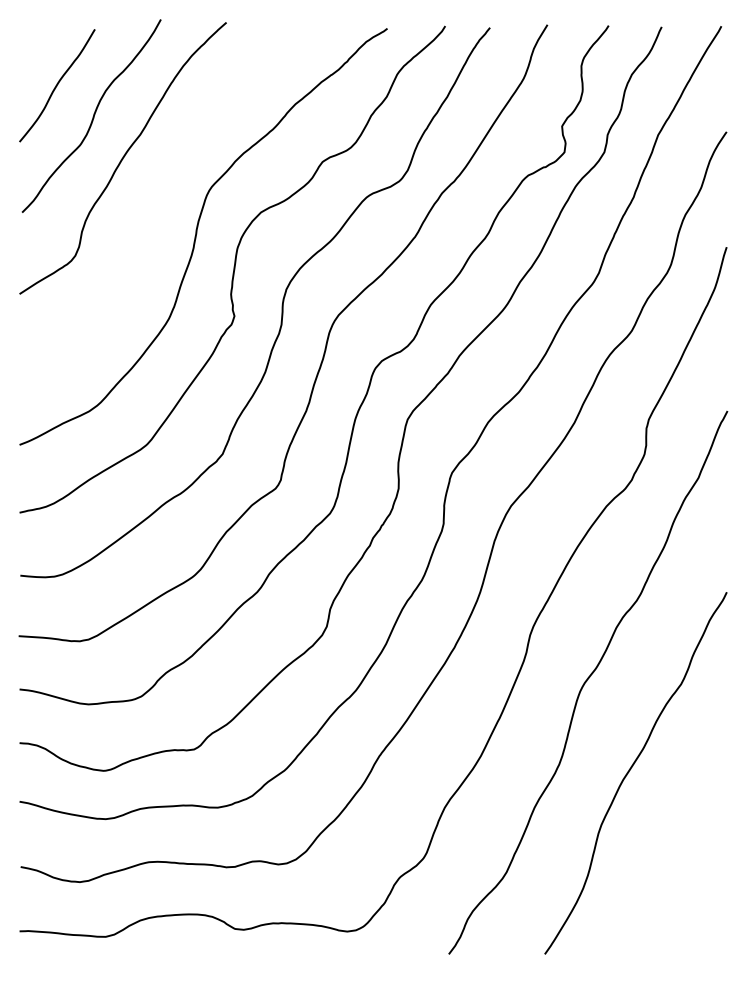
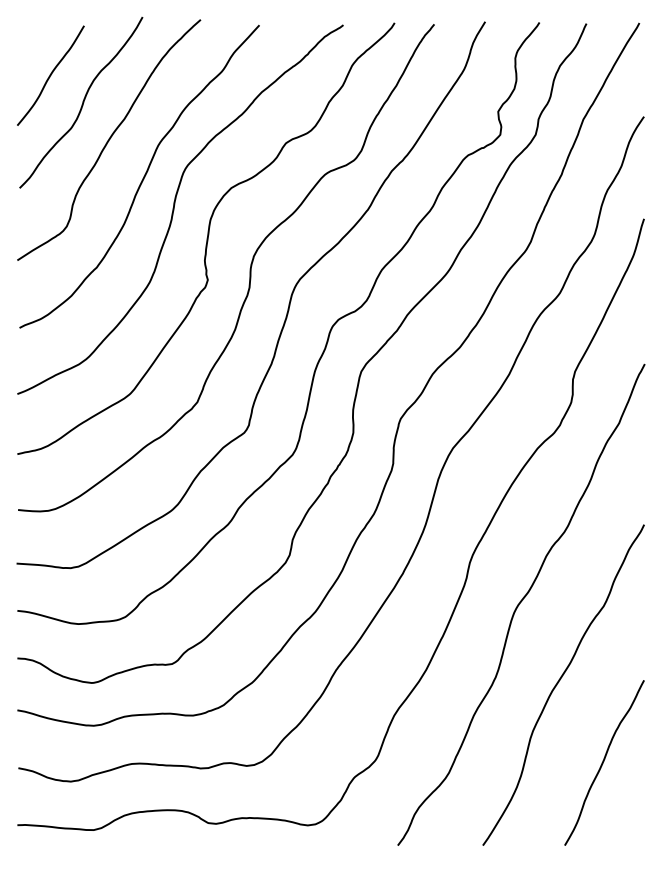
curve: (160, 201) -> (142, 178), added
curve: (682, 859) -> (604, 761), added

